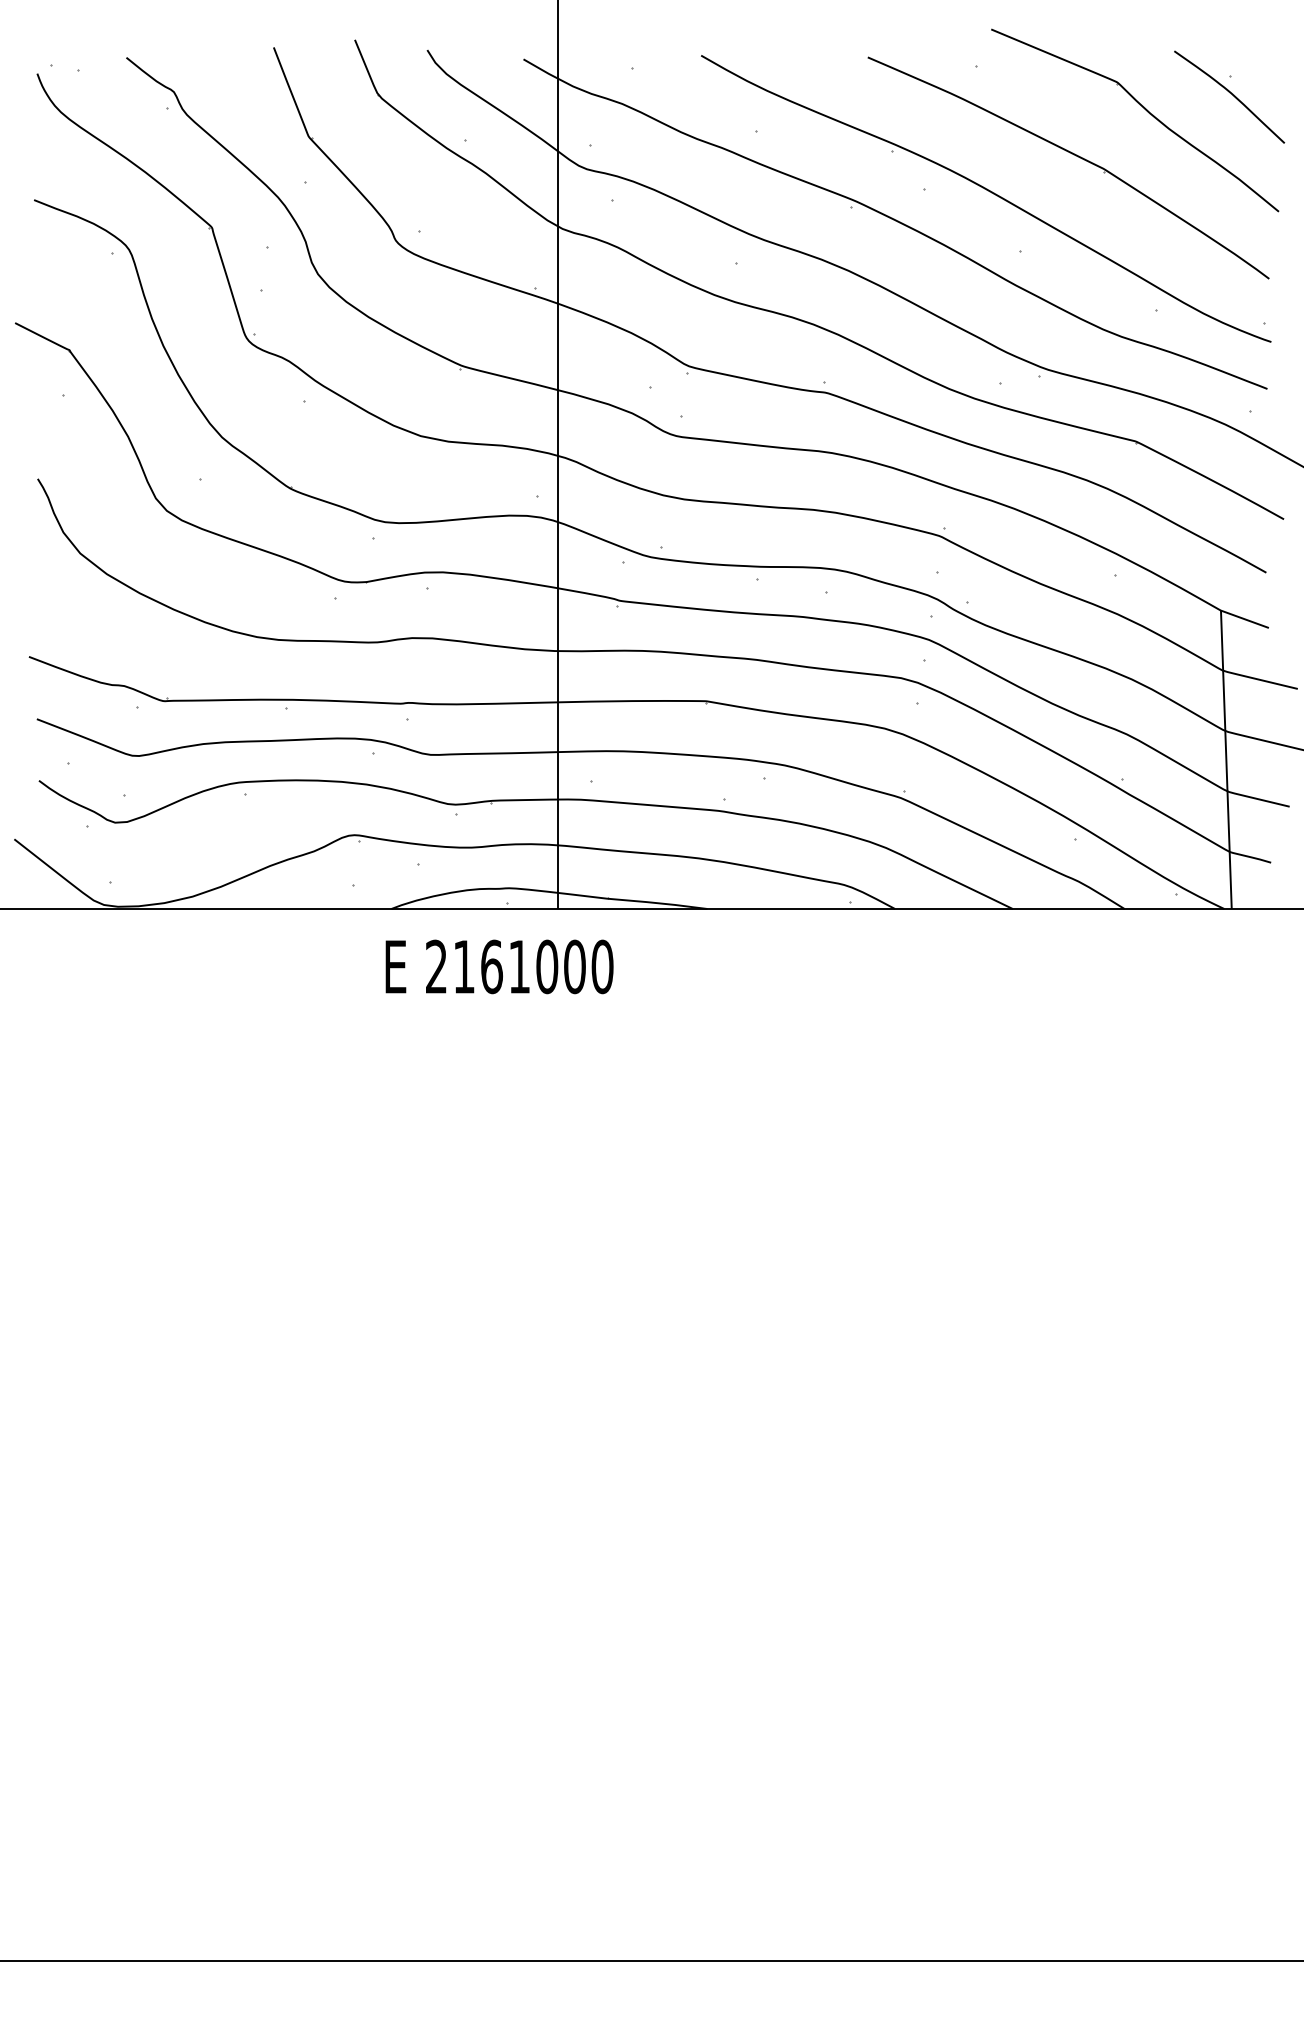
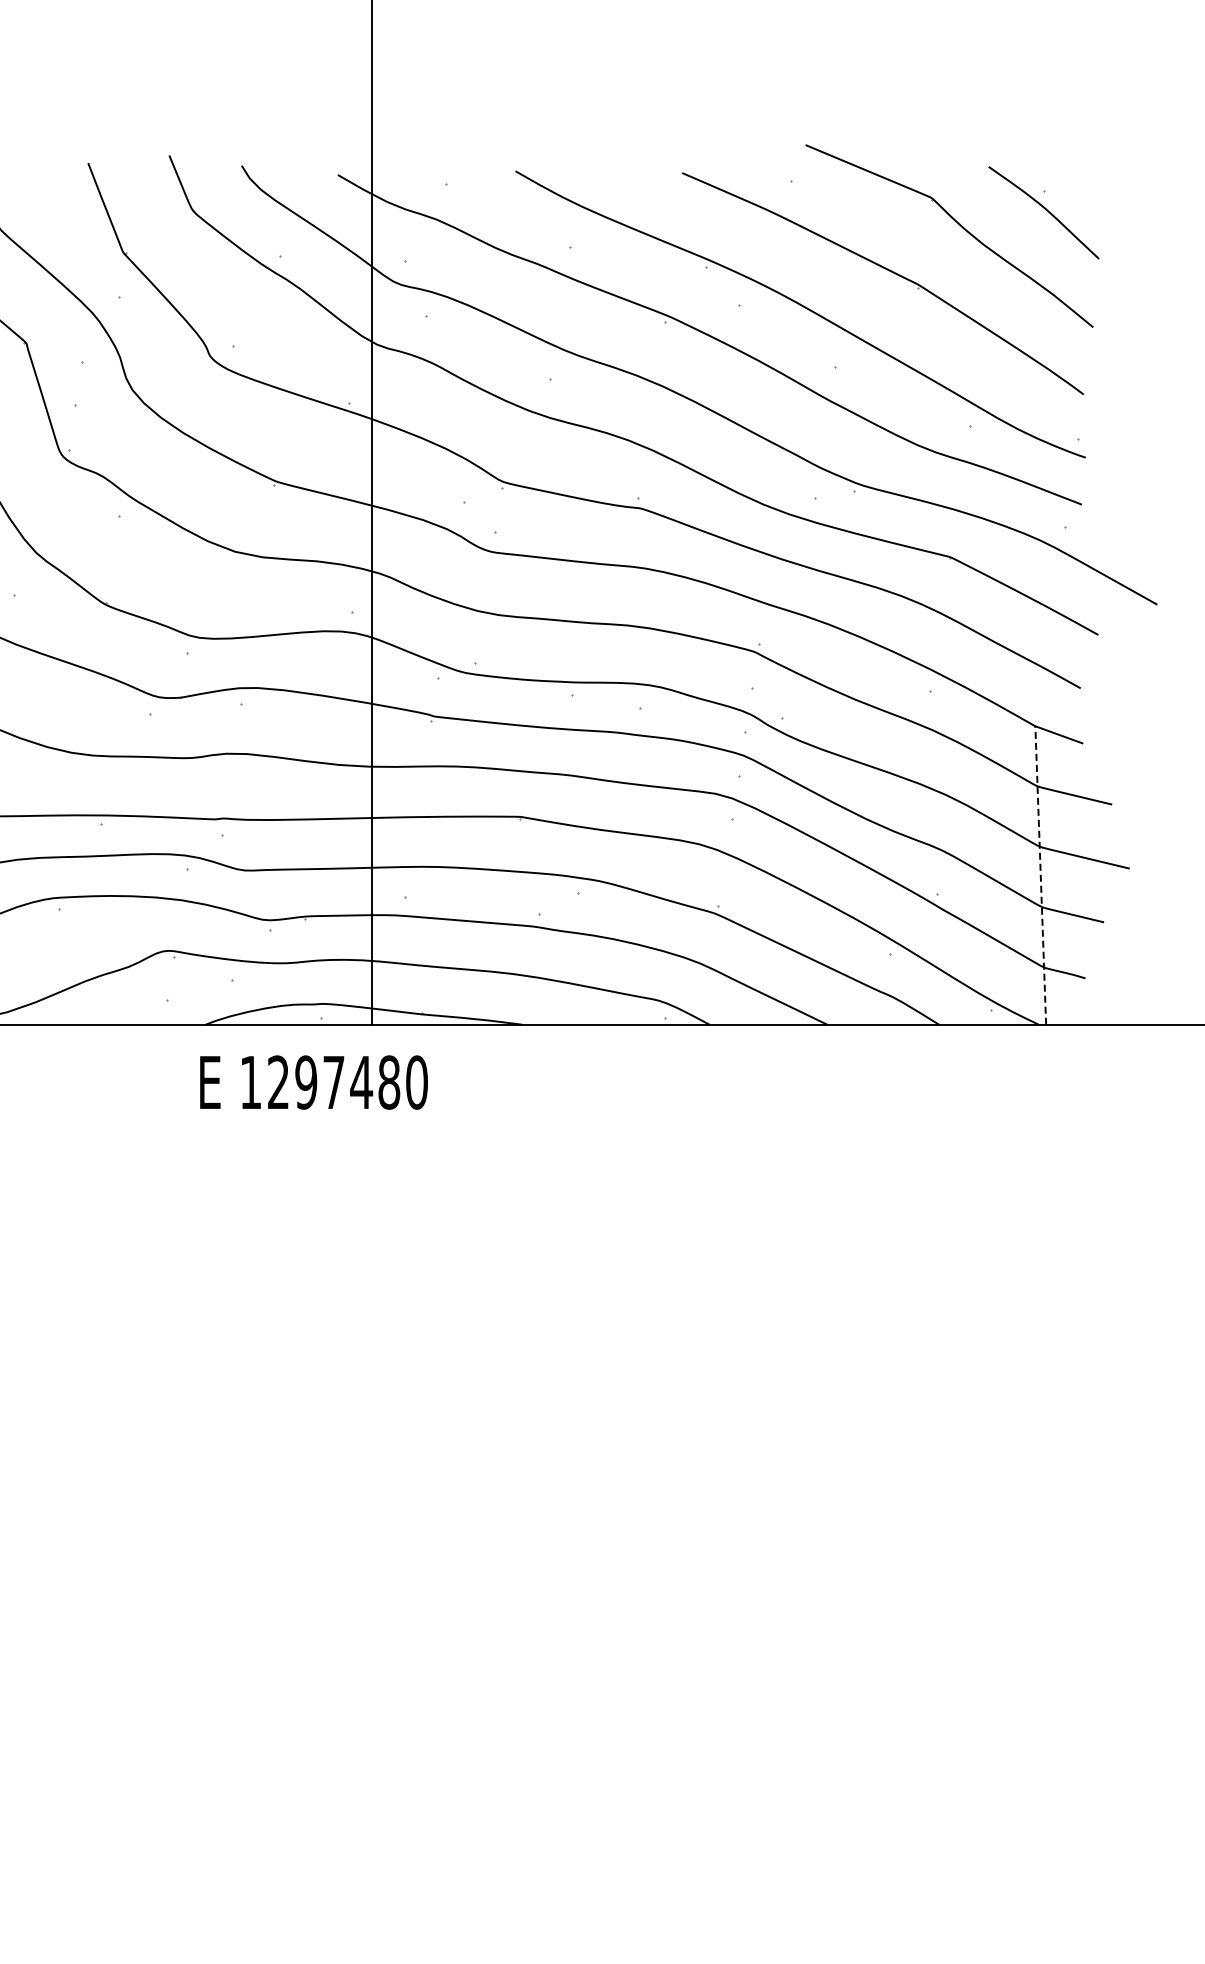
line: (1226, 759) -> (1040, 875), solid -> dashed
text: (505, 966) -> (319, 1082), 2161000 -> 1297480

